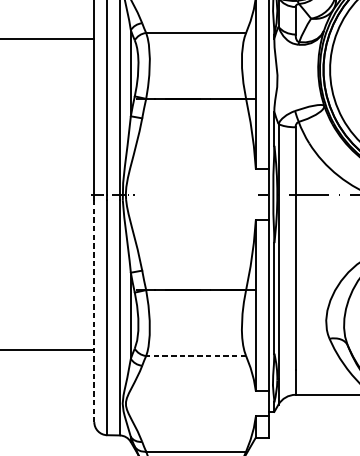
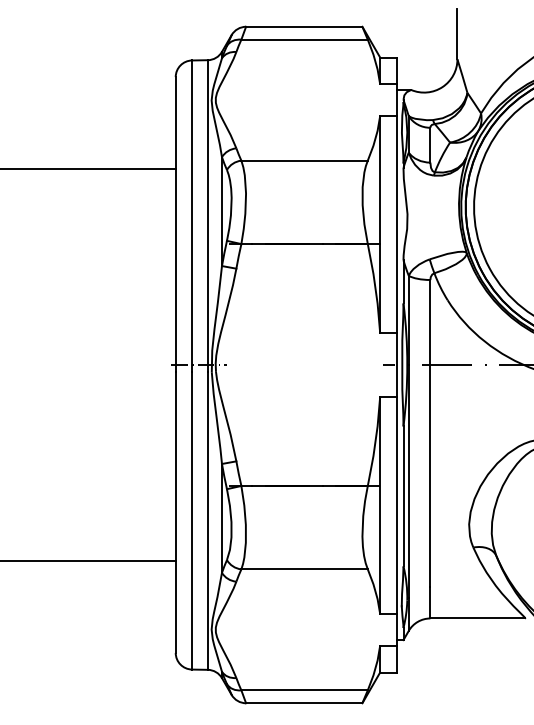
line: (94, 311) -> (175, 512), dashed -> solid
line: (196, 356) -> (304, 569), dashed -> solid

